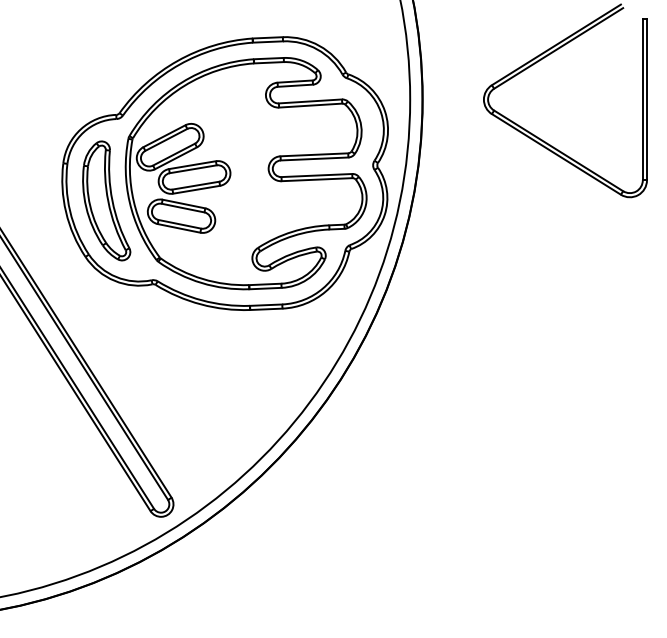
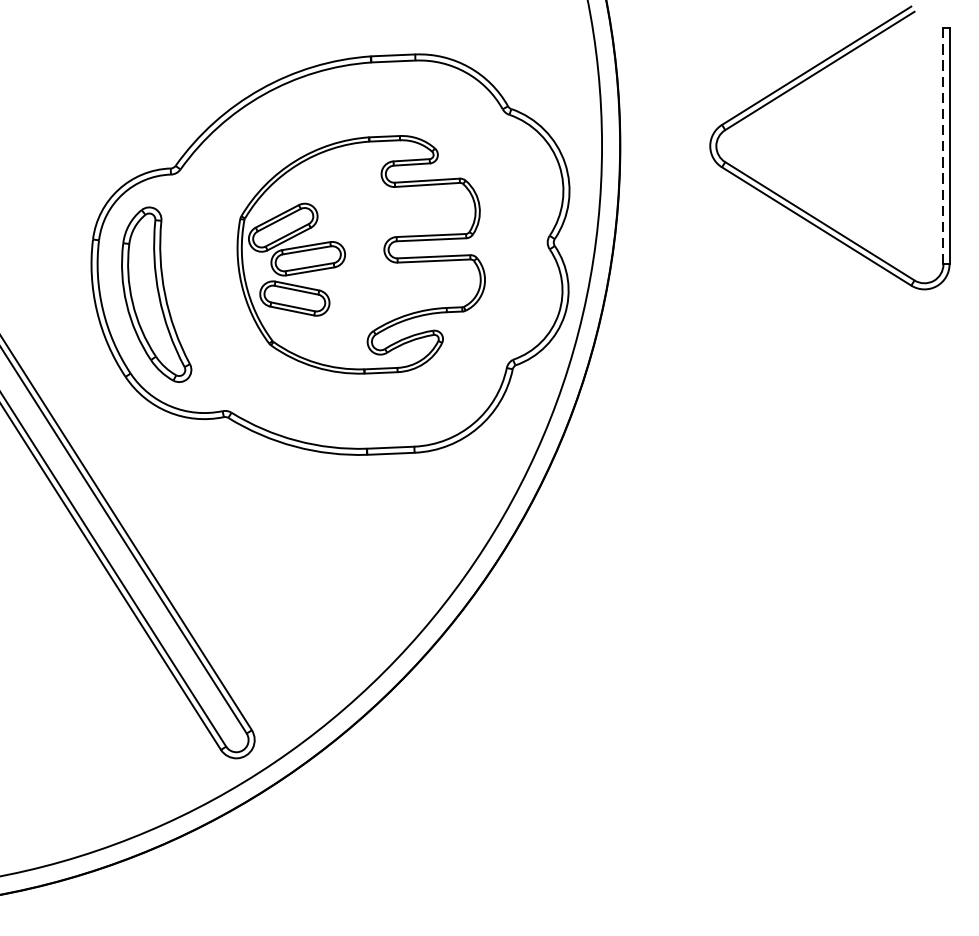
line: (642, 99) -> (942, 145), solid -> dashed
part: (245, 173) -> (360, 254), size x0.7

